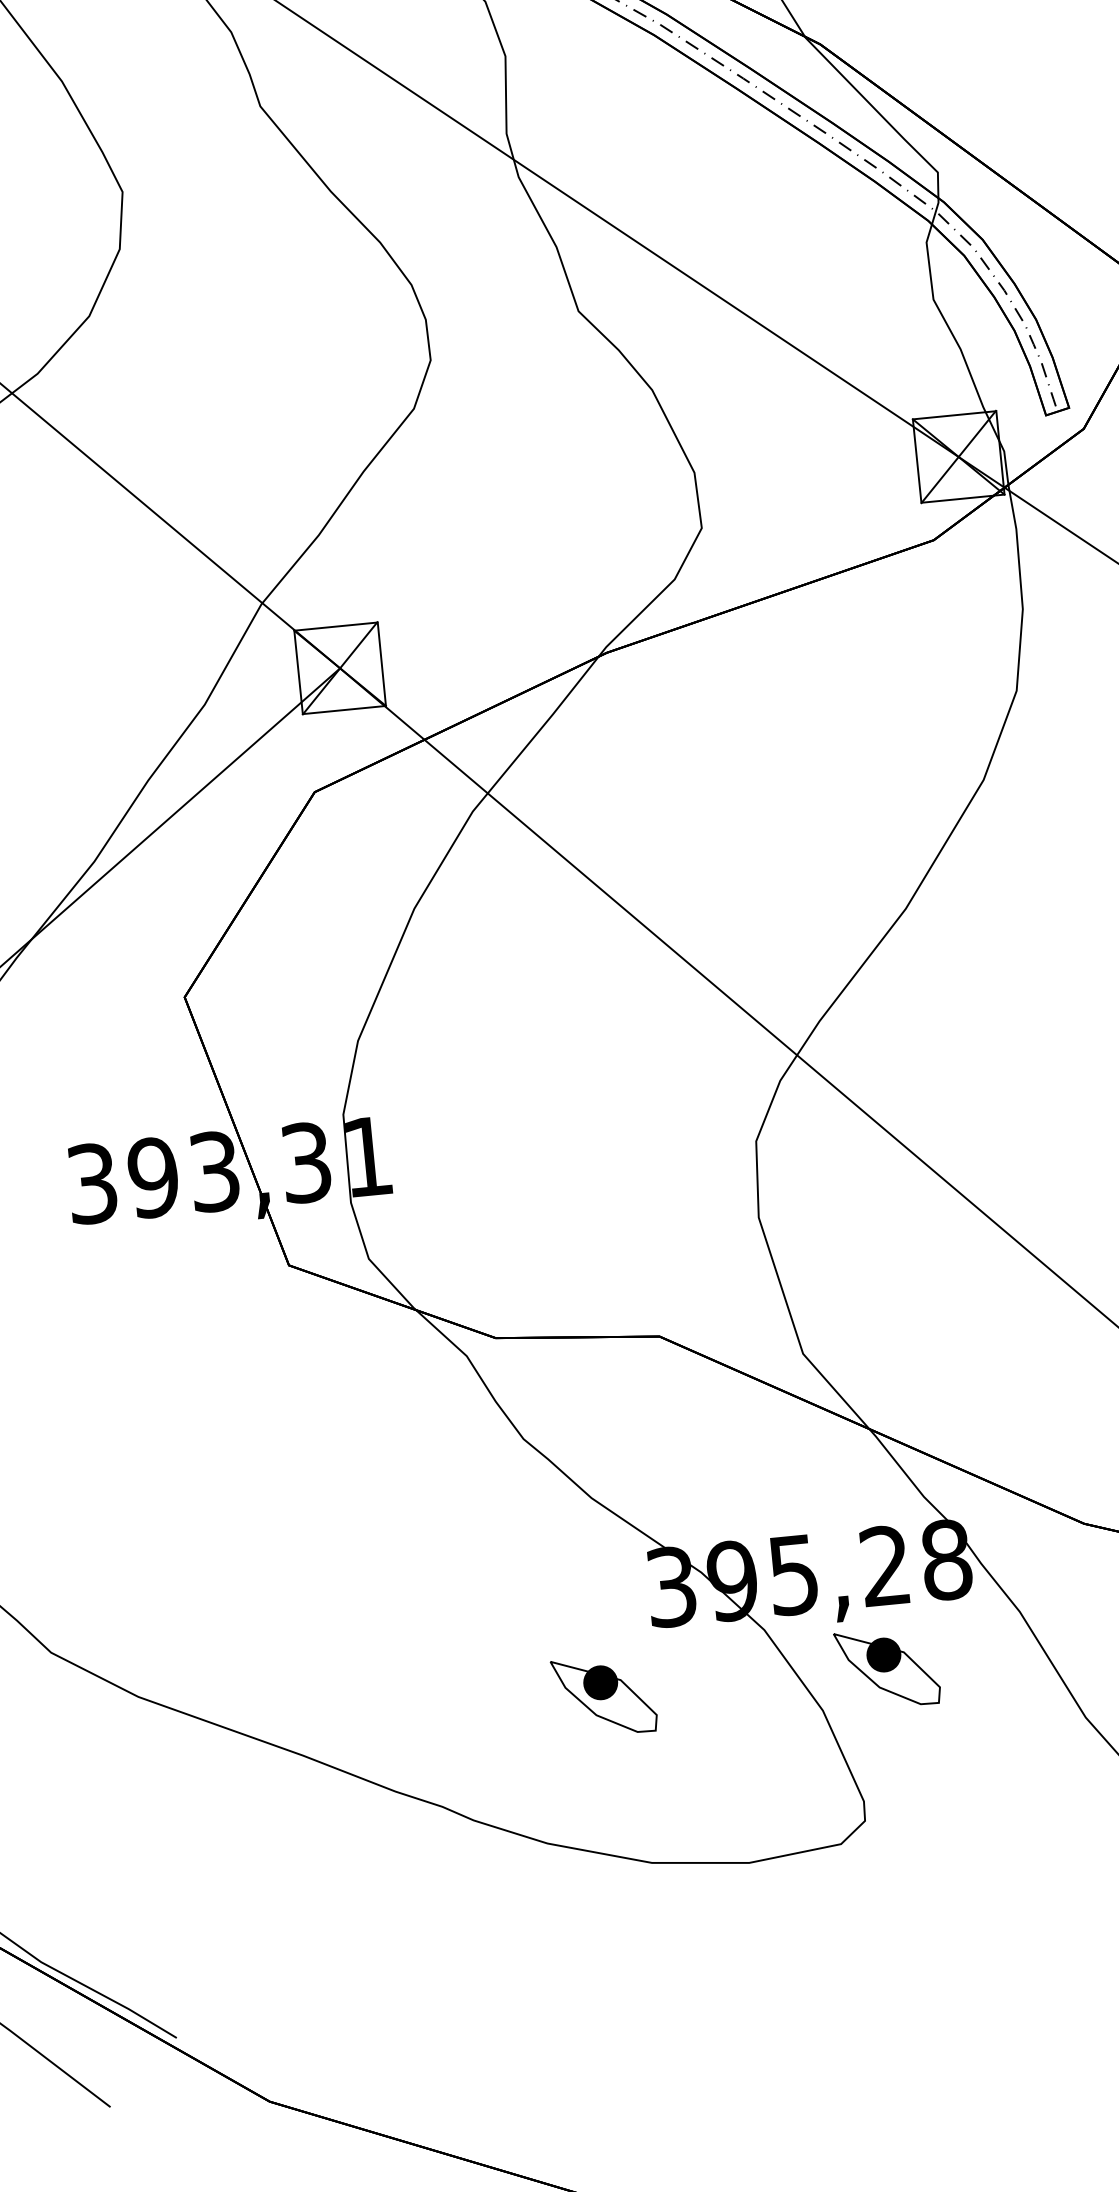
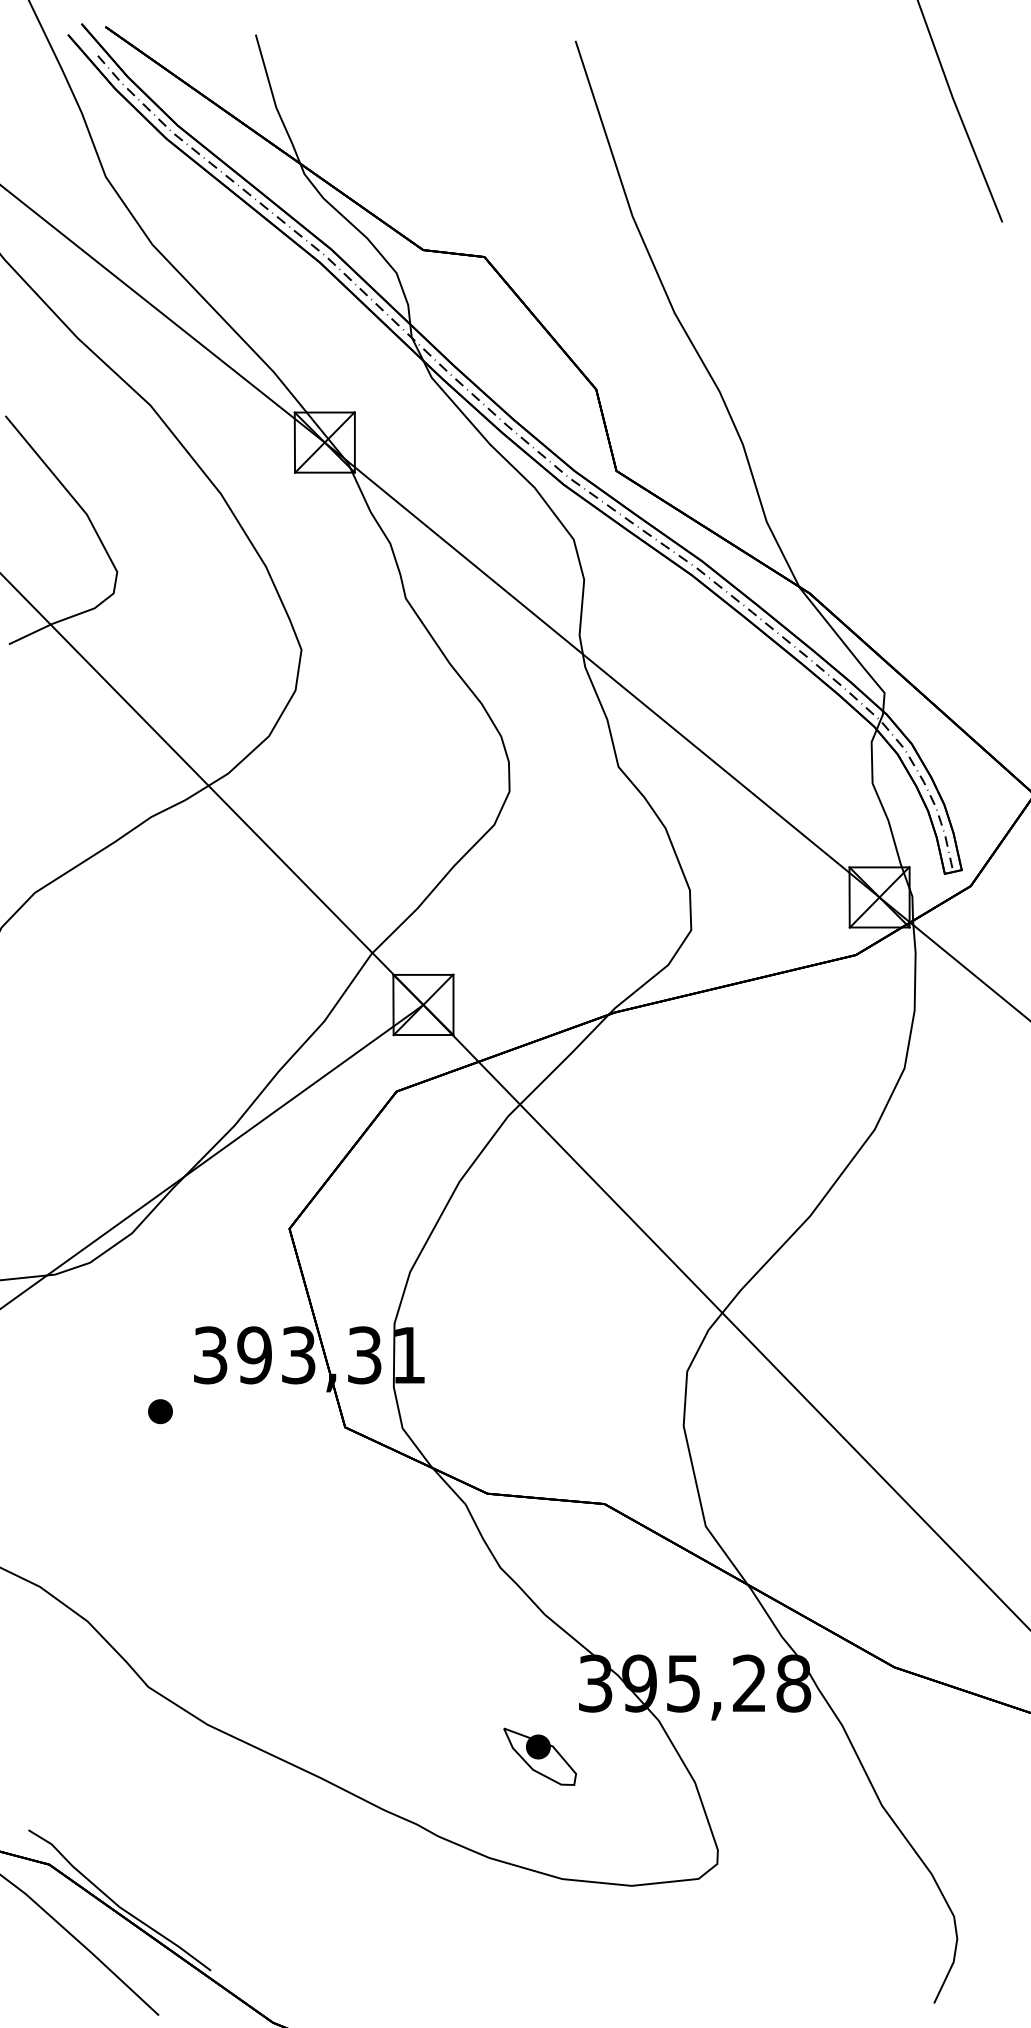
part: (30, 1268) -> (160, 1411), added
part: (886, 1668) -> (743, 1756), removed

